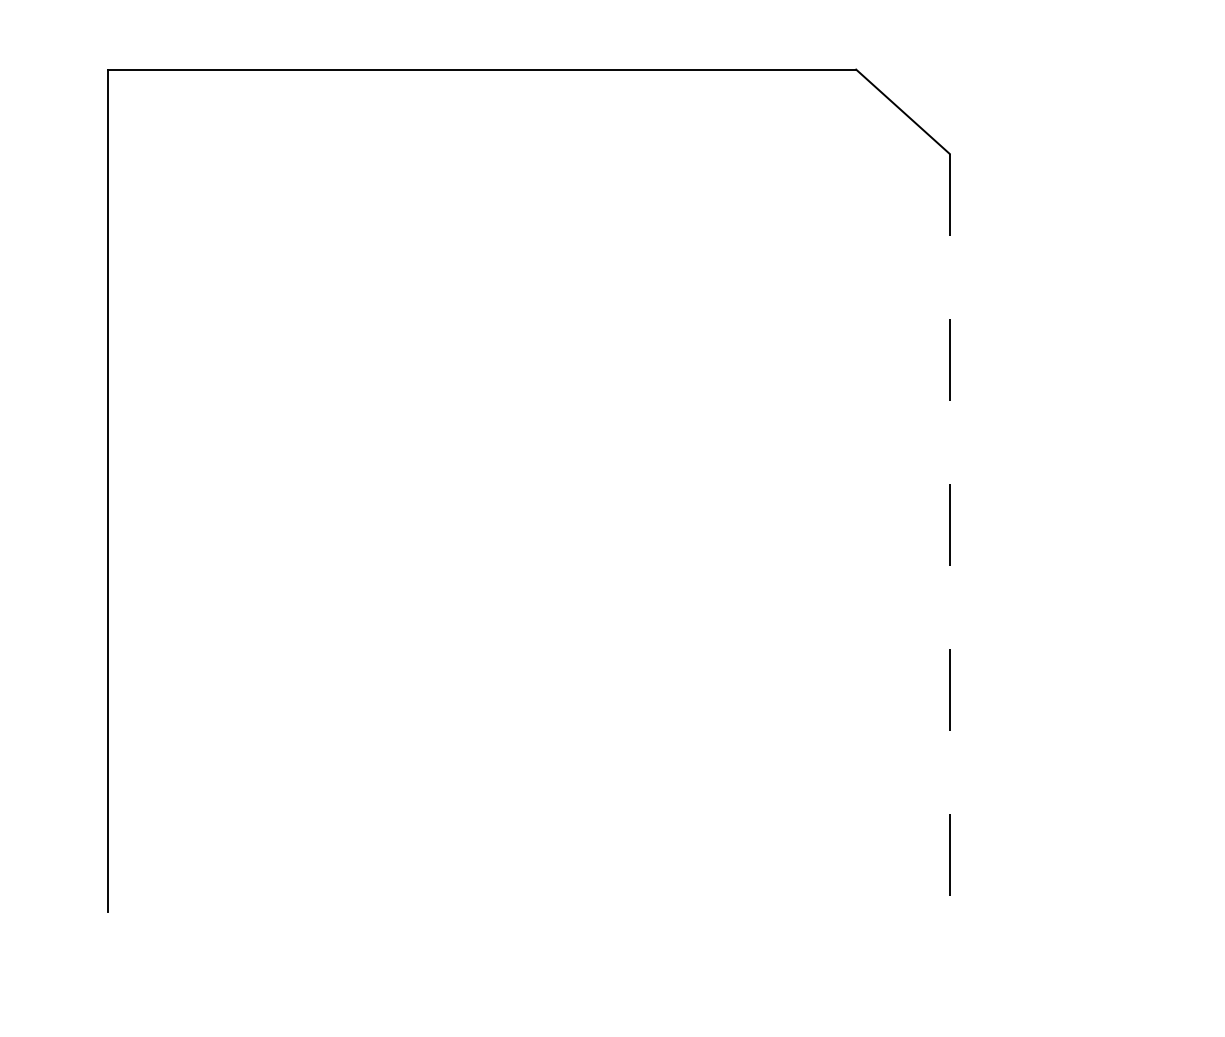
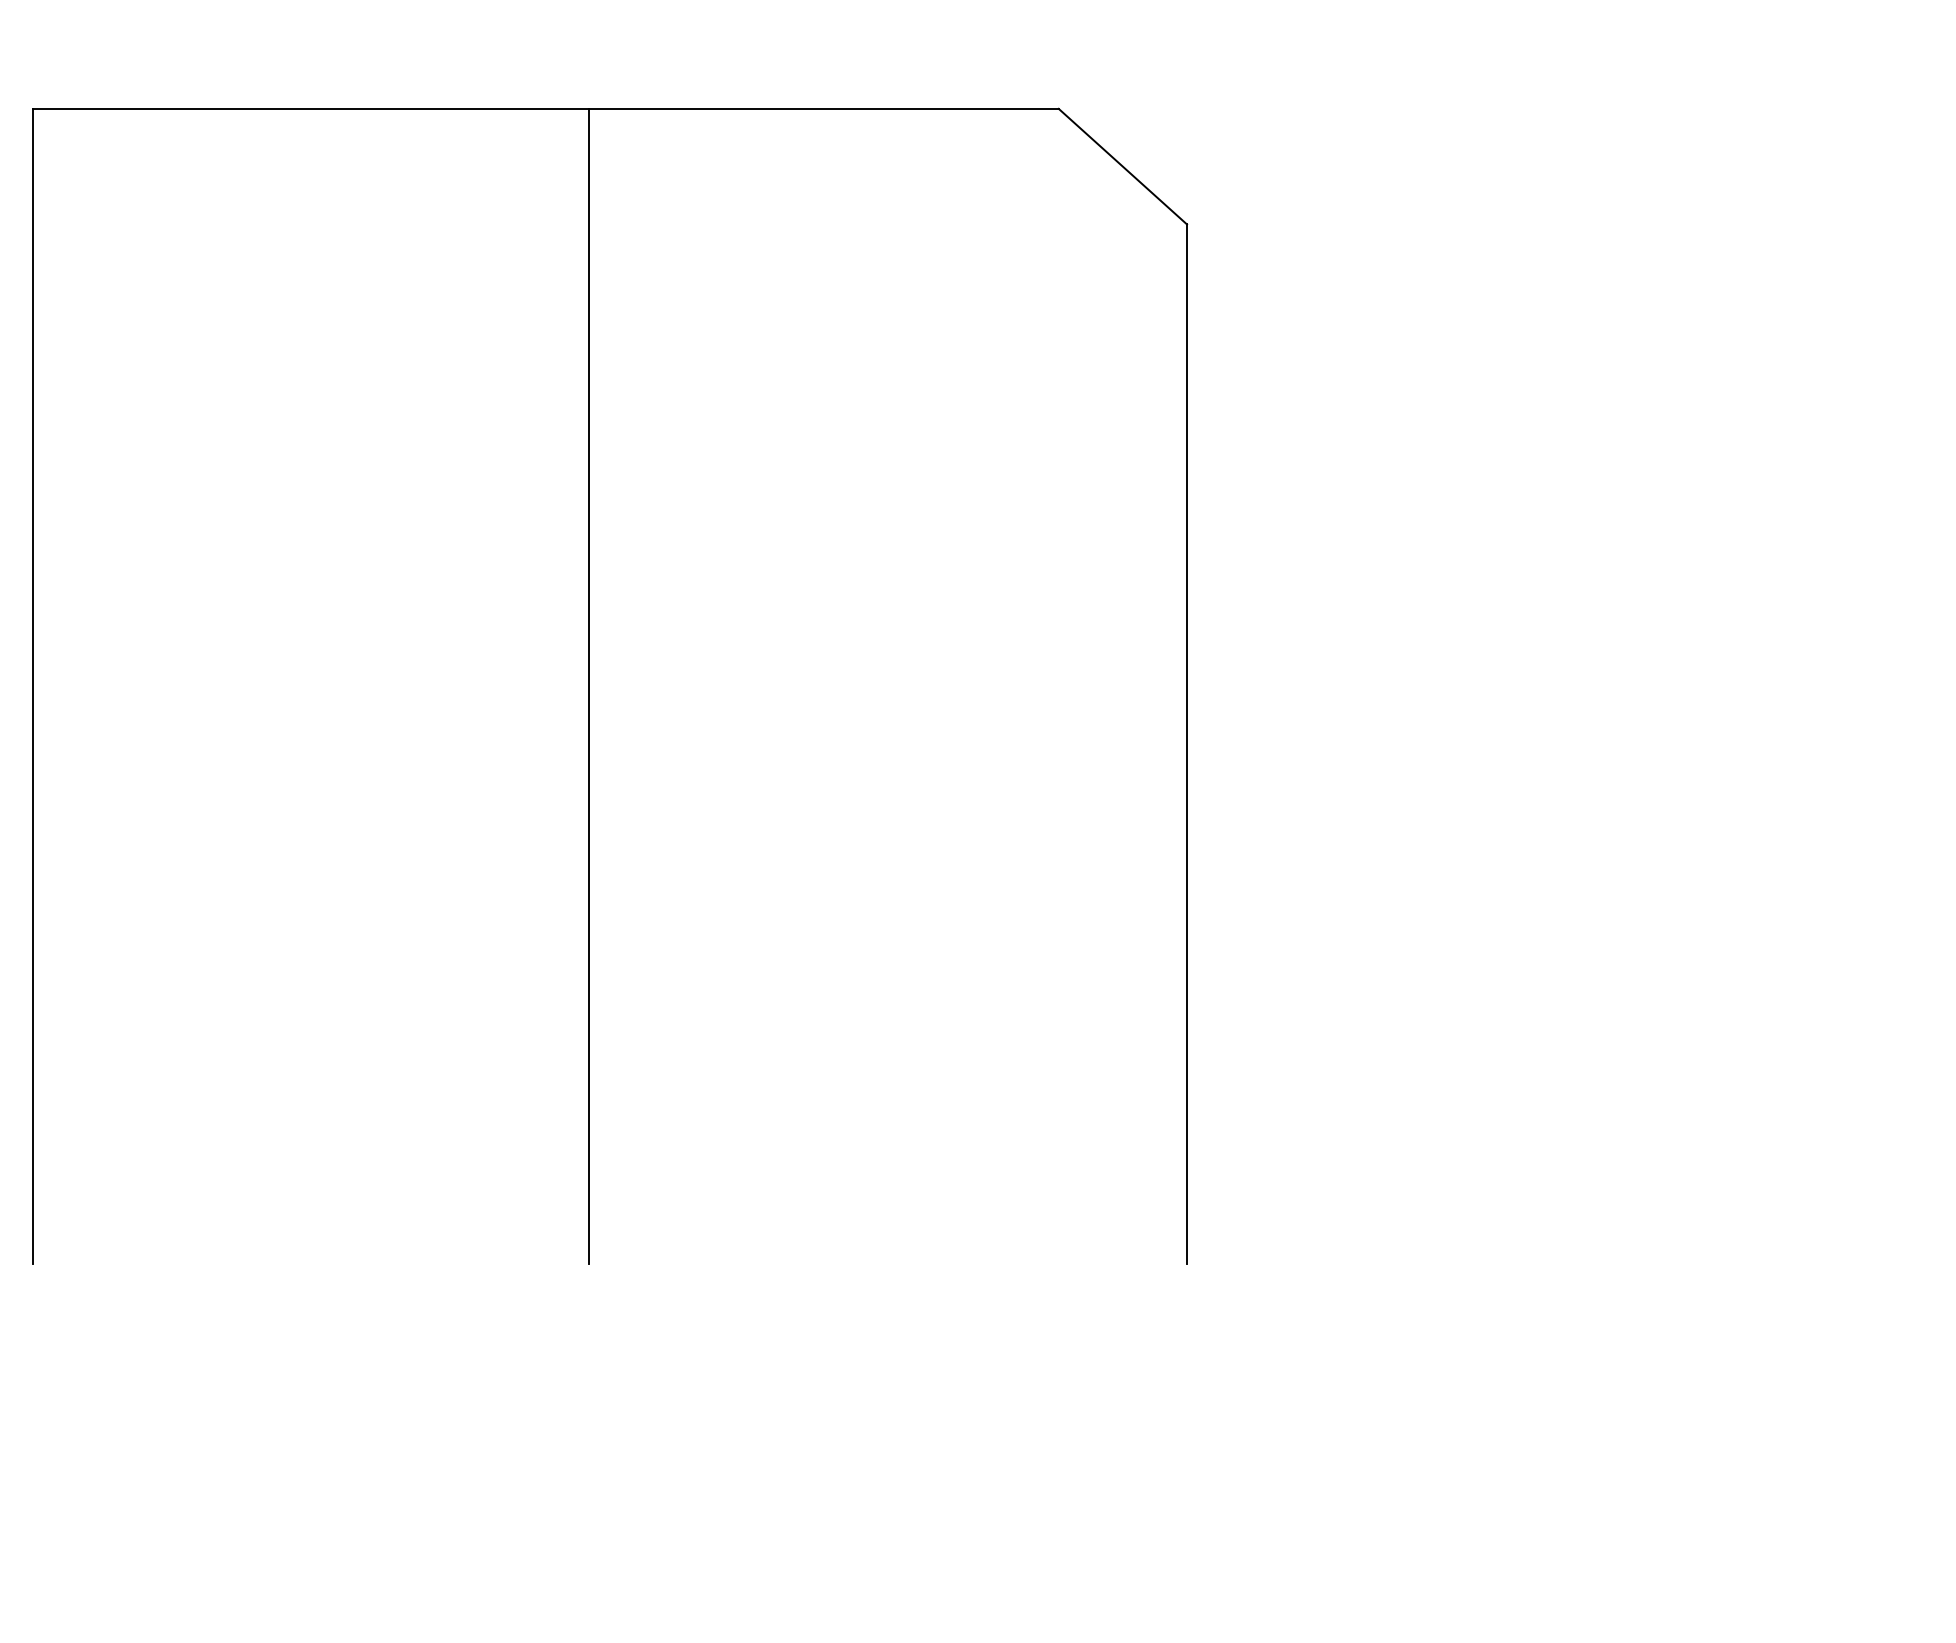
line: (513, 490) -> (588, 686), added
line: (950, 533) -> (1187, 744), dashed -> solid

